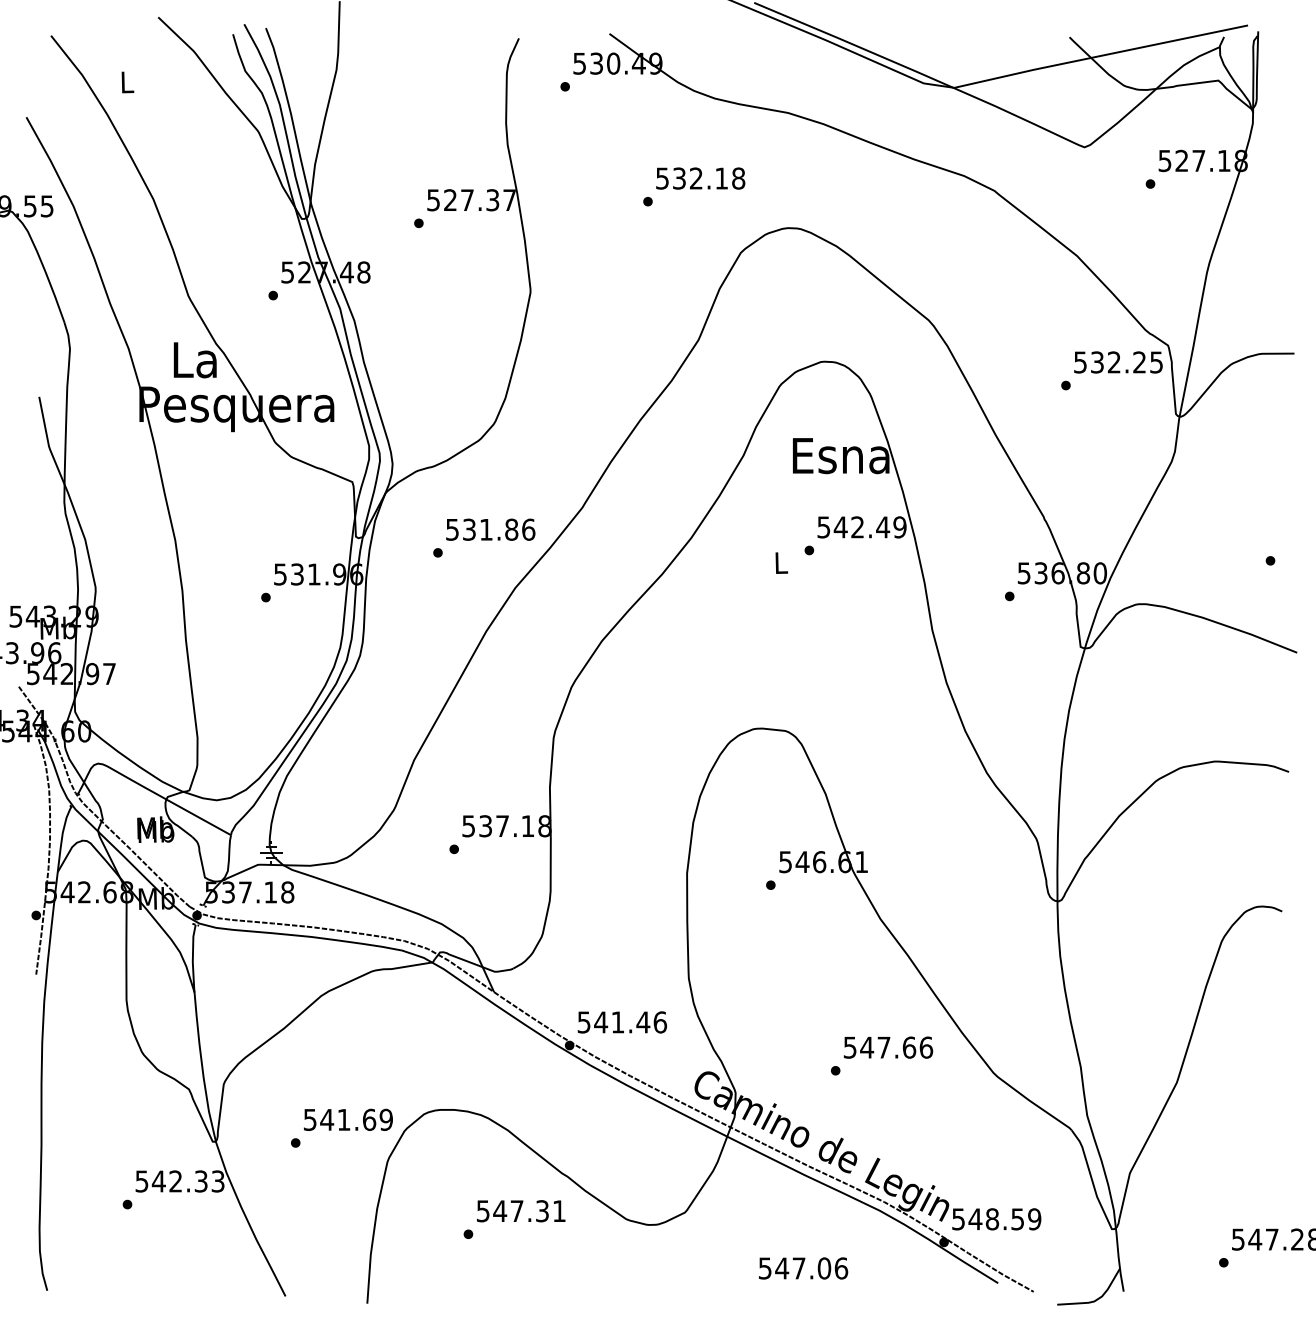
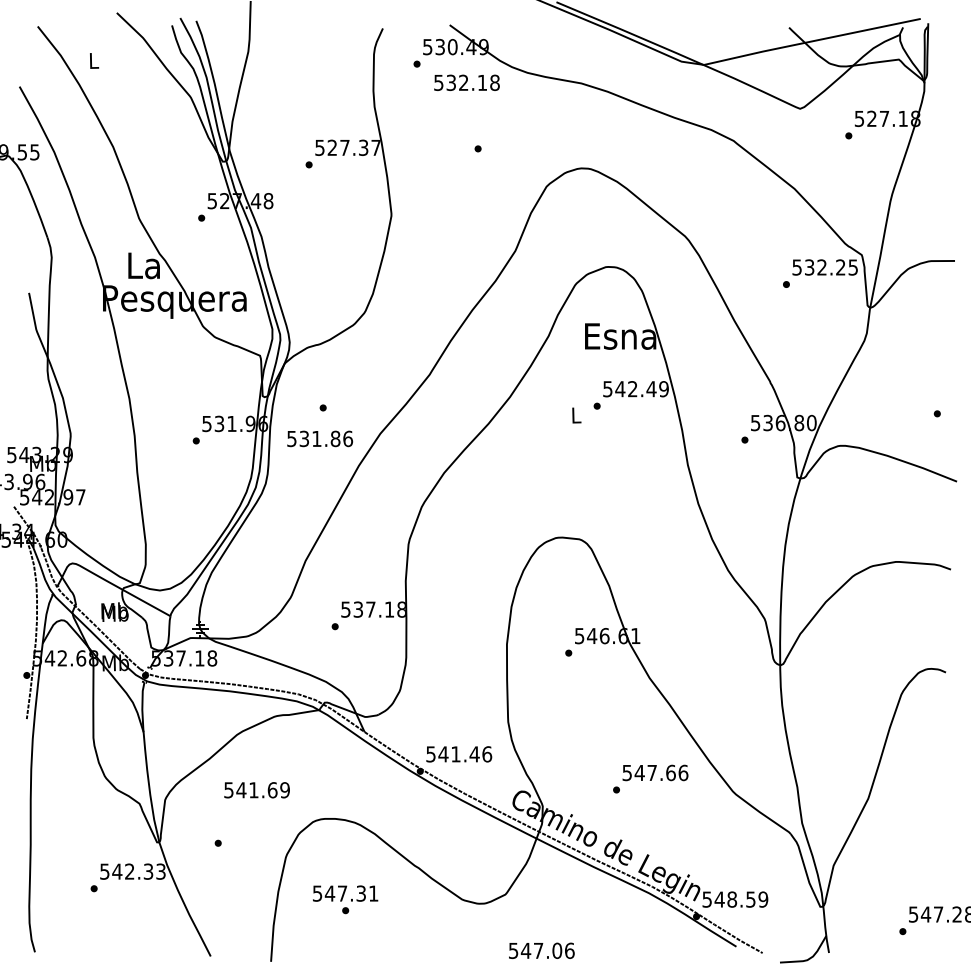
text: (700, 178) -> (466, 82), moved
text: (491, 529) -> (320, 438), moved
text: (347, 1120) -> (256, 790), moved
text: (521, 1211) -> (345, 893), moved
text: (803, 1267) -> (541, 950), moved

